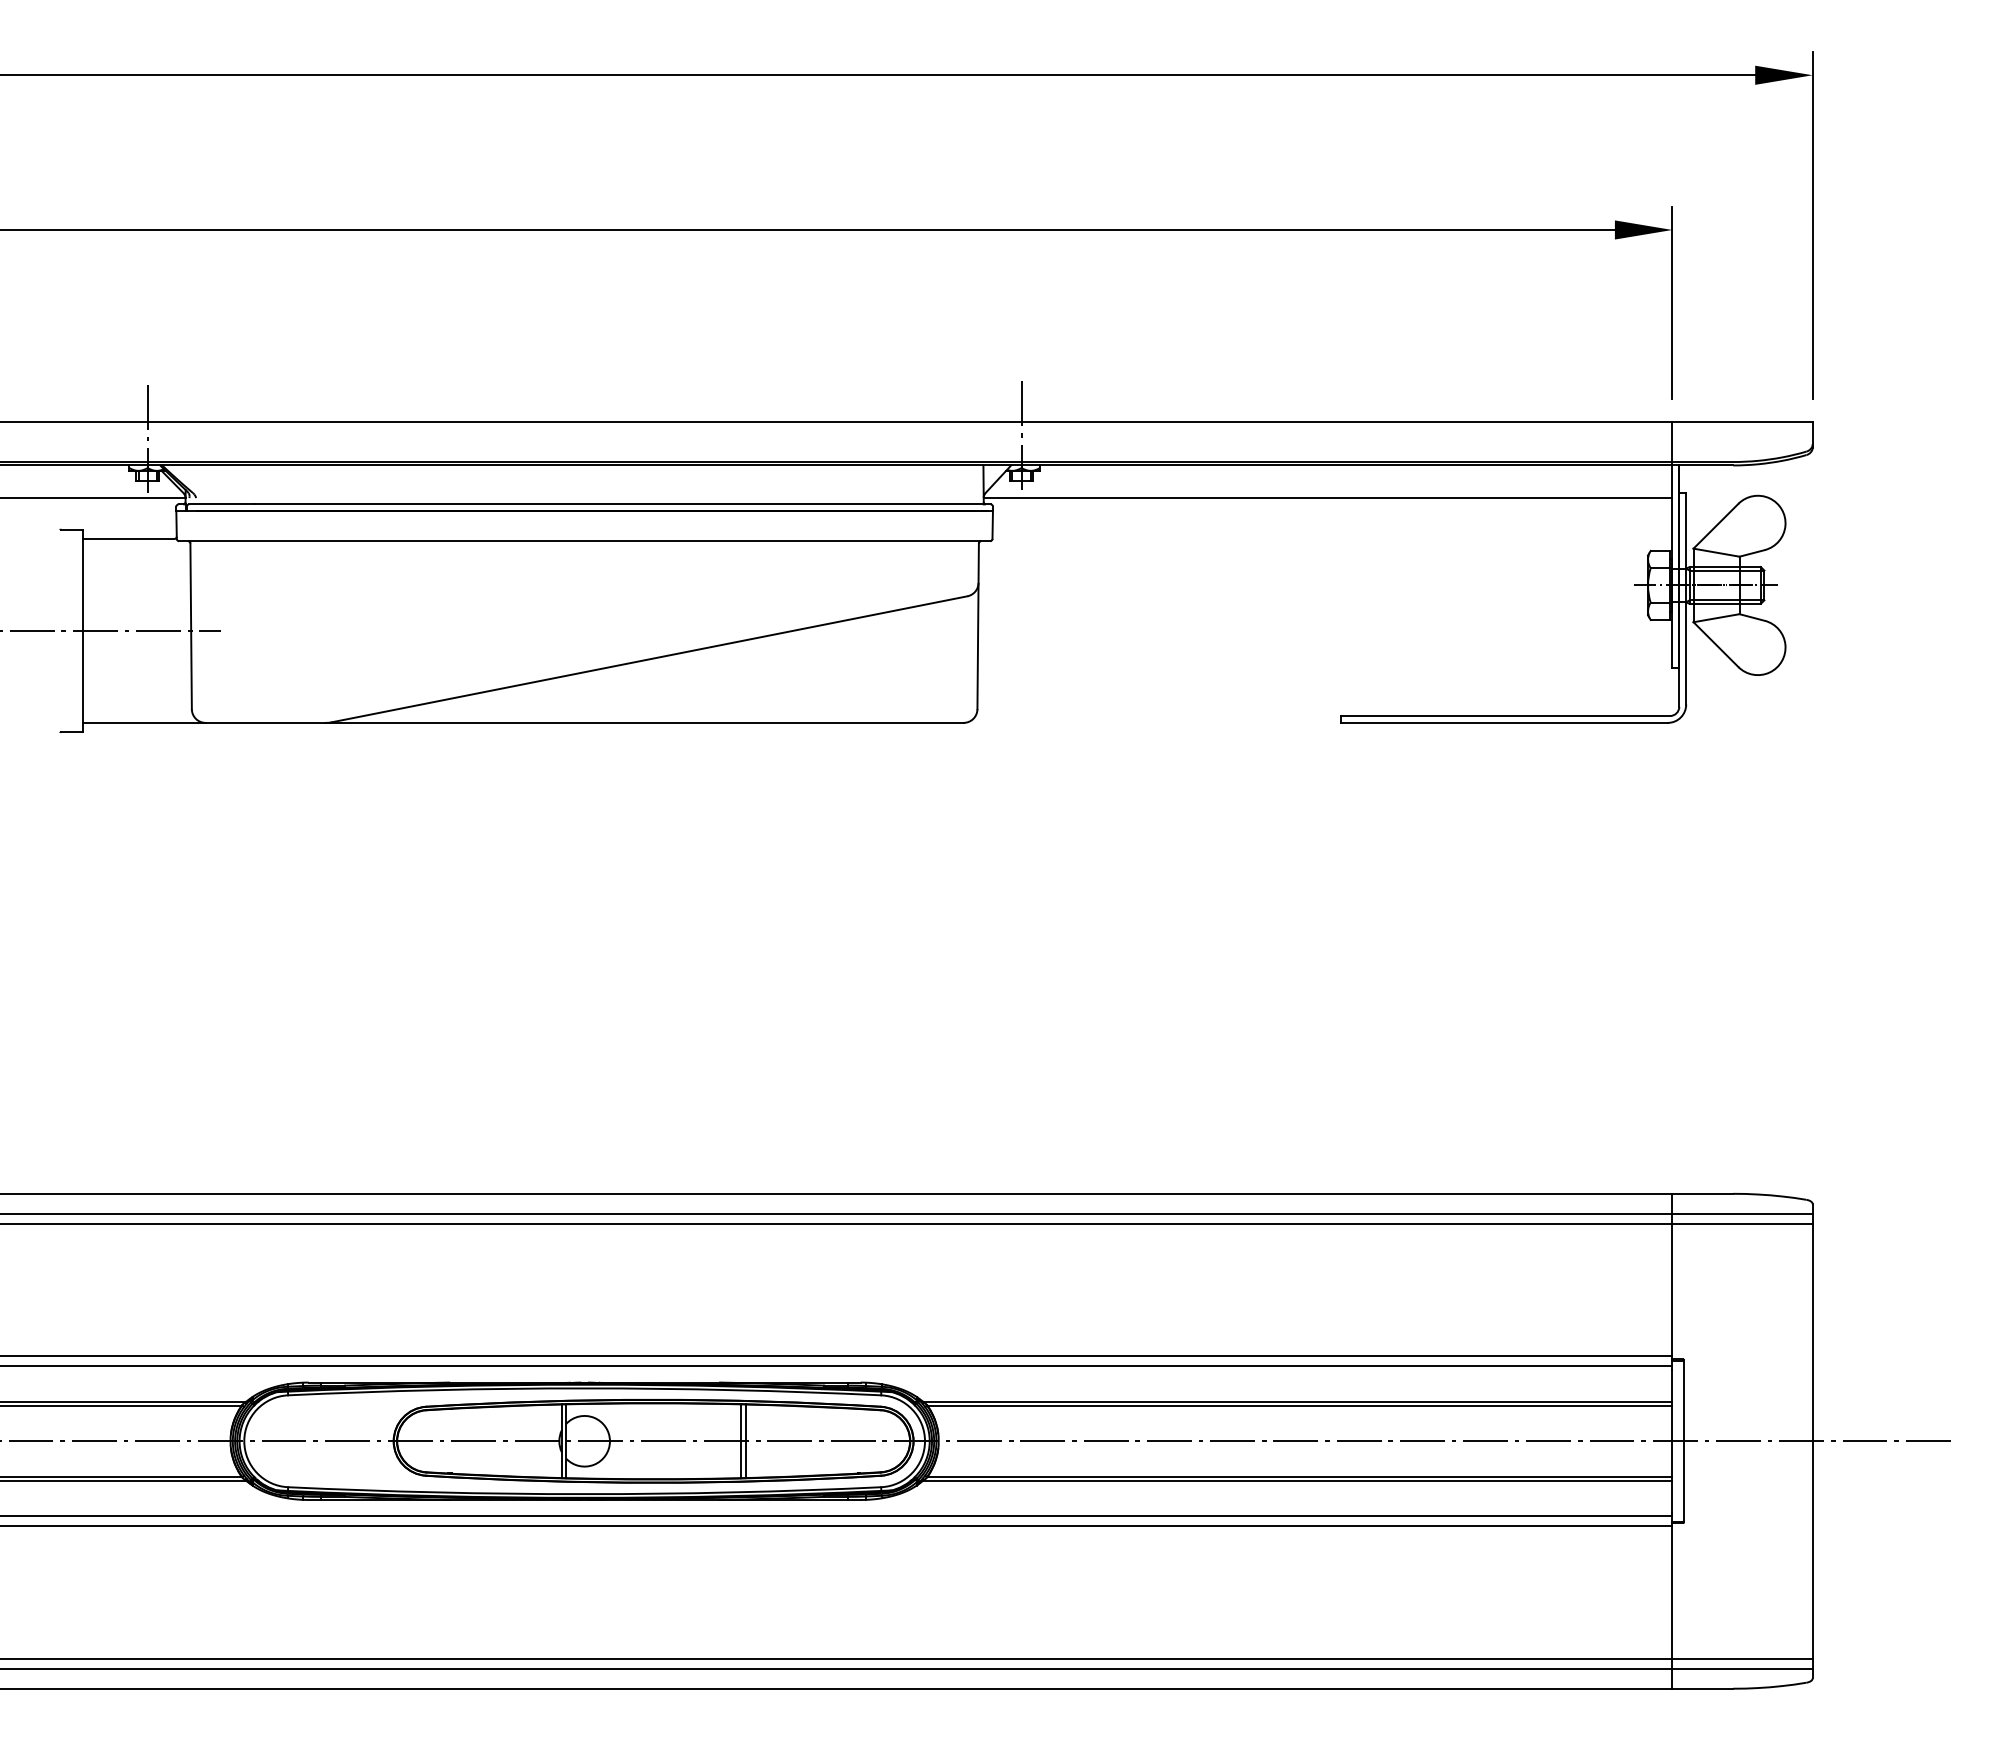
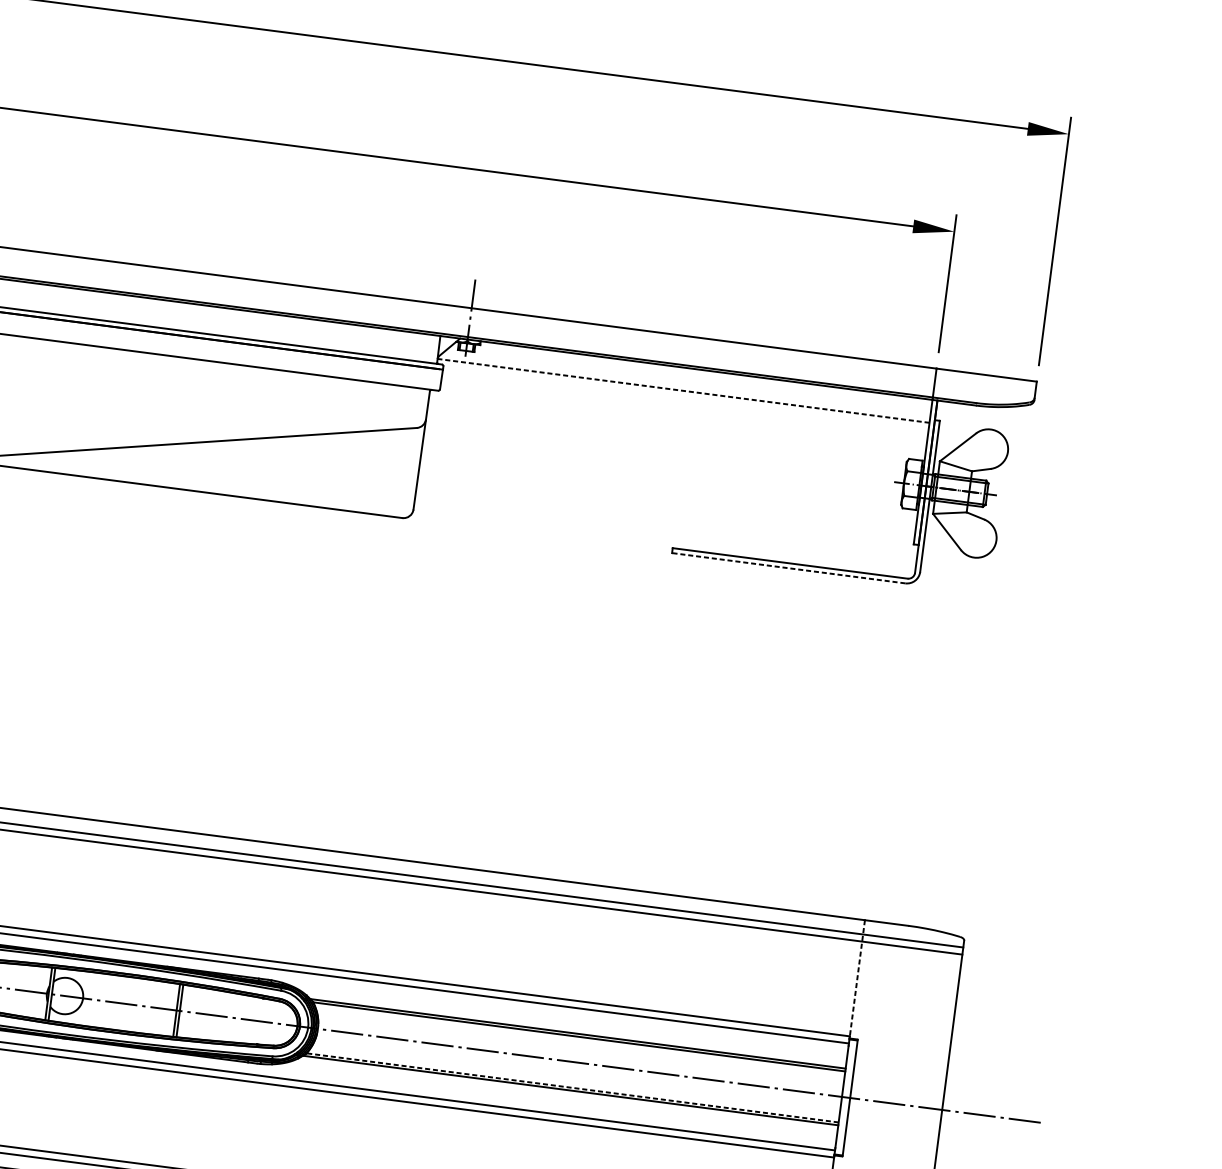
line: (1327, 497) -> (683, 390), solid -> dashed
line: (1504, 722) -> (788, 567), solid -> dashed
line: (1672, 1275) -> (857, 978), solid -> dashed
line: (1299, 1476) -> (572, 1087), solid -> dashed

